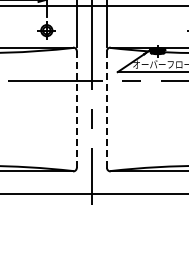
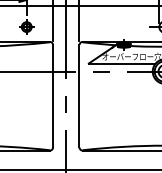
line: (76, 110) -> (52, 97), dashed -> solid
line: (106, 110) -> (79, 97), dashed -> solid

